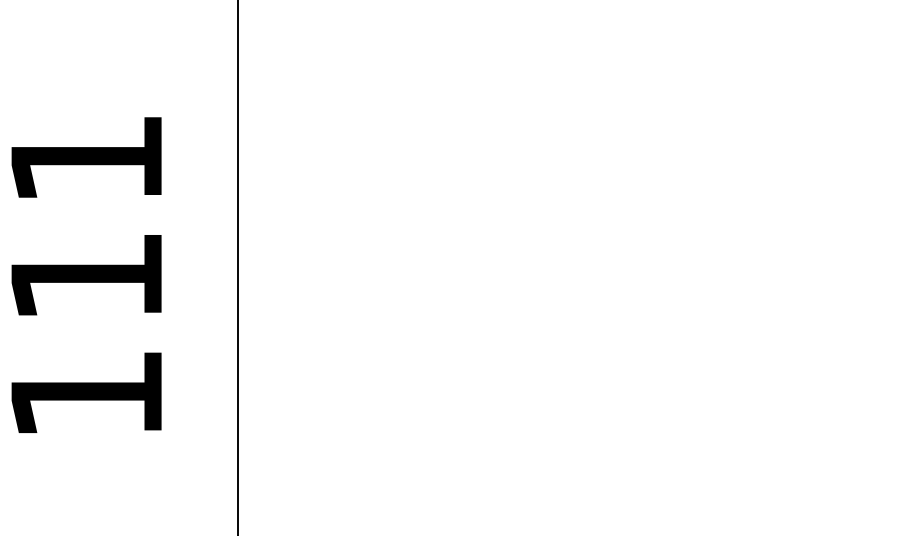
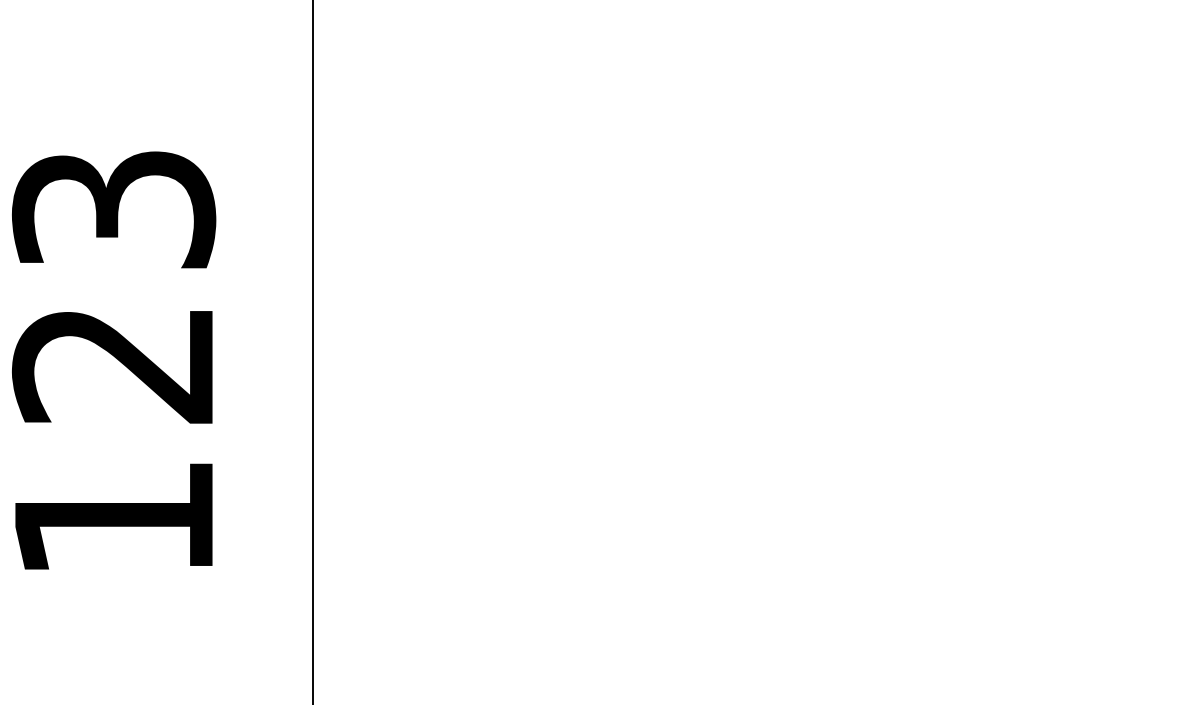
text: (86, 218) -> (113, 287), 111 -> 123

